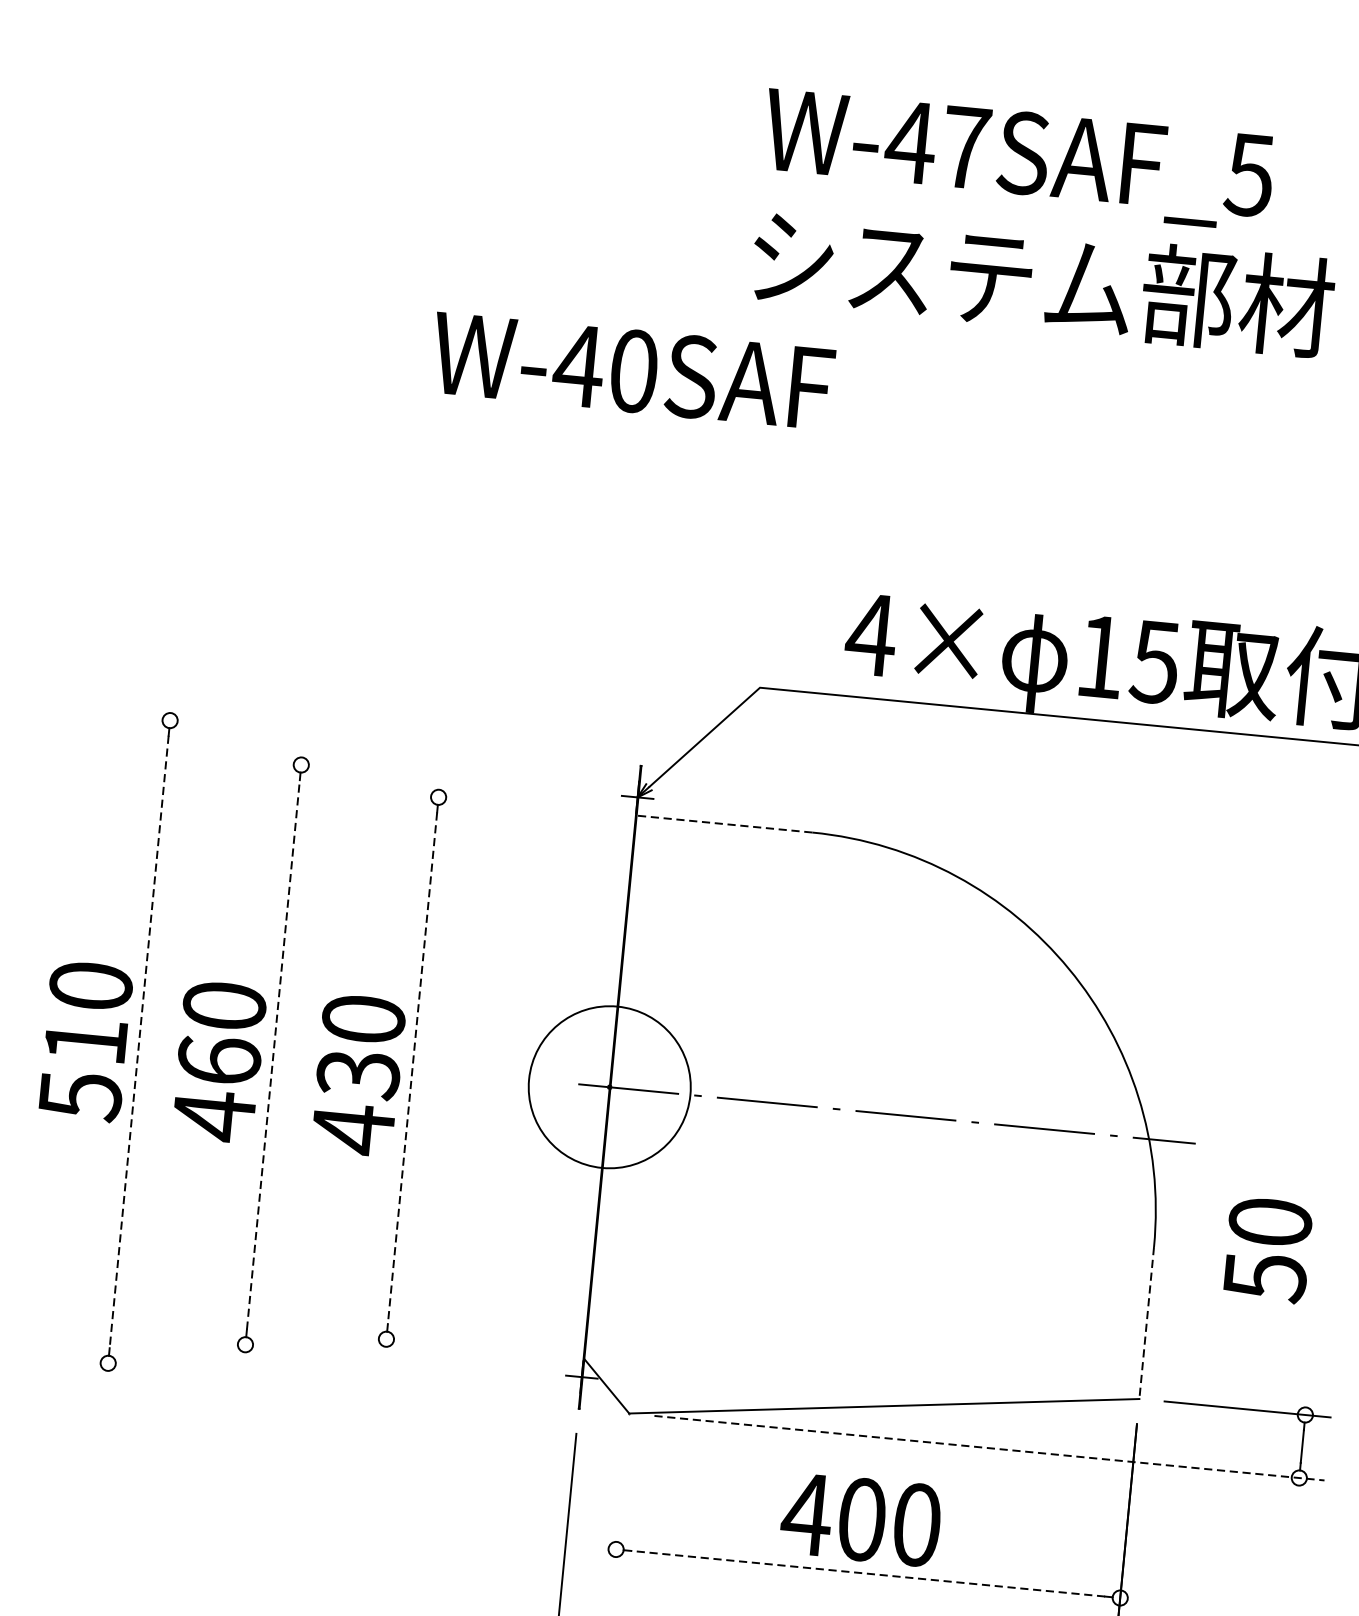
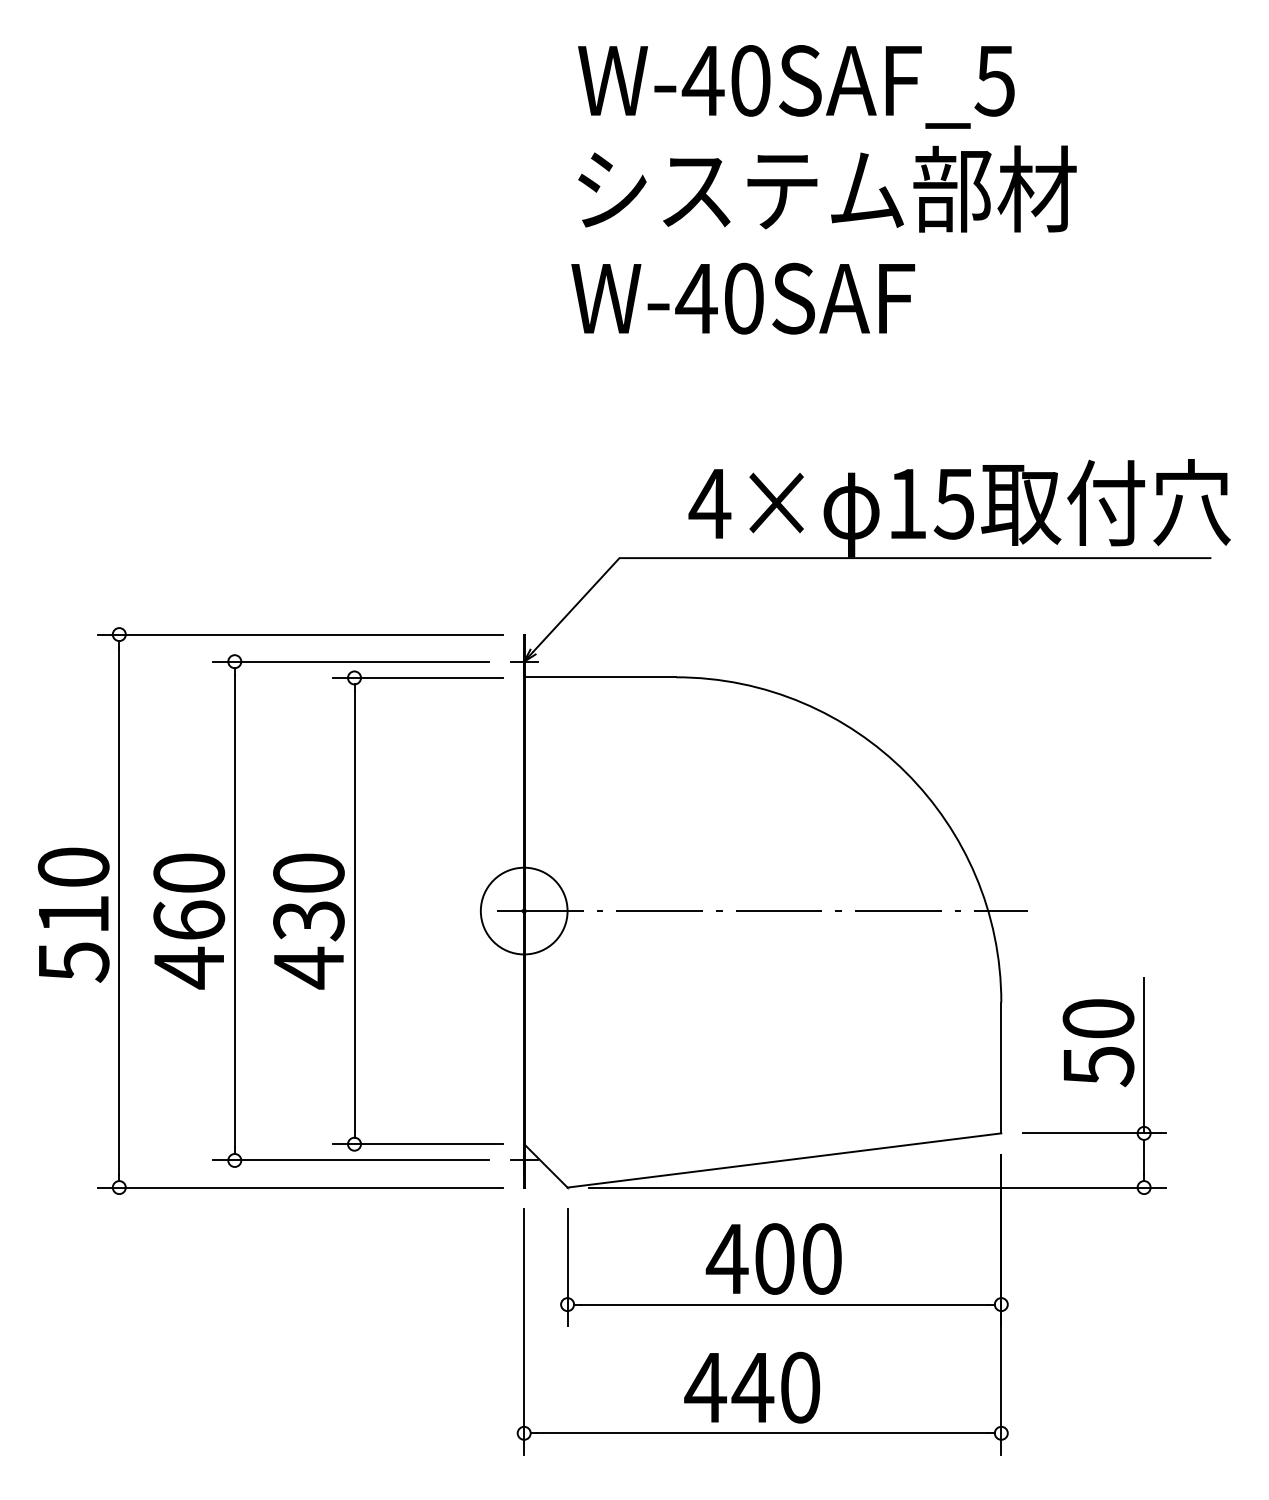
text: (965, 147) -> (750, 80), W-47SAF_5 -> W-40SAF_5
text: (633, 370) -> (743, 298), moved
line: (379, 740) -> (299, 634), added
line: (435, 777) -> (350, 661), added
line: (511, 803) -> (417, 677), added
line: (724, 824) -> (600, 677), dashed -> solid
line: (139, 1042) -> (119, 911), dashed -> solid
line: (273, 1054) -> (234, 910), dashed -> solid
line: (412, 1068) -> (354, 911), dashed -> solid
circle: (608, 1086) -> (523, 910), size x0.62
text: (1267, 1250) -> (1098, 1043), moved
line: (1146, 1323) -> (1001, 1068), dashed -> solid
line: (1314, 1324) -> (1144, 1055), added
line: (459, 1346) -> (417, 1144), added
line: (379, 1357) -> (350, 1160), added
line: (317, 1383) -> (299, 1187), added
line: (990, 1448) -> (878, 1187), dashed -> solid
line: (620, 1506) -> (567, 1267), added
line: (868, 1573) -> (784, 1304), dashed -> solid

